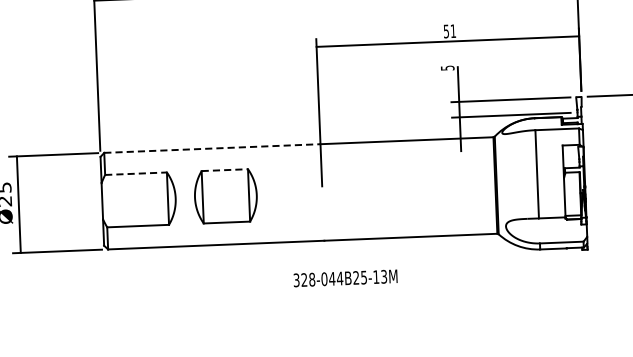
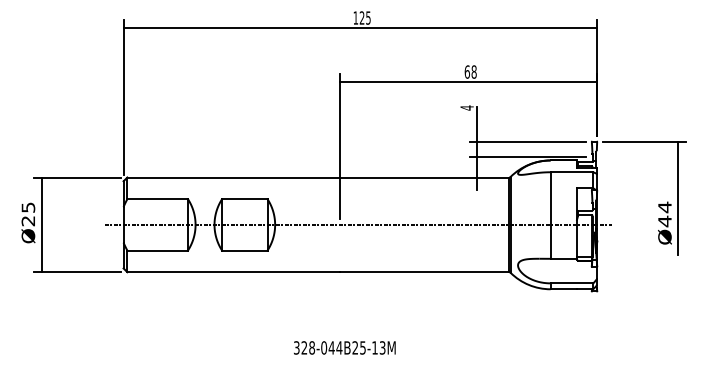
text: (449, 30) -> (470, 71), 51 -> 68
text: (447, 67) -> (466, 107), 5 -> 4
line: (212, 148) -> (233, 177), dashed -> solid
line: (224, 170) -> (244, 199), dashed -> solid
line: (136, 174) -> (158, 199), dashed -> solid
line: (341, 191) -> (358, 224), added
text: (345, 277) -> (344, 347), moved

